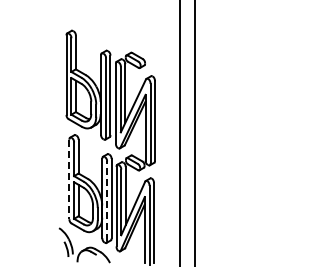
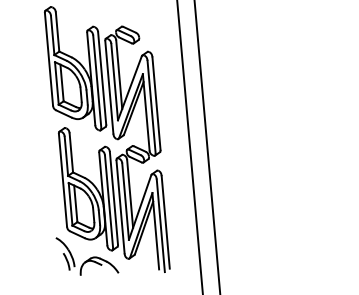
line: (69, 179) -> (63, 180), dashed -> solid
line: (107, 201) -> (109, 202), dashed -> solid

